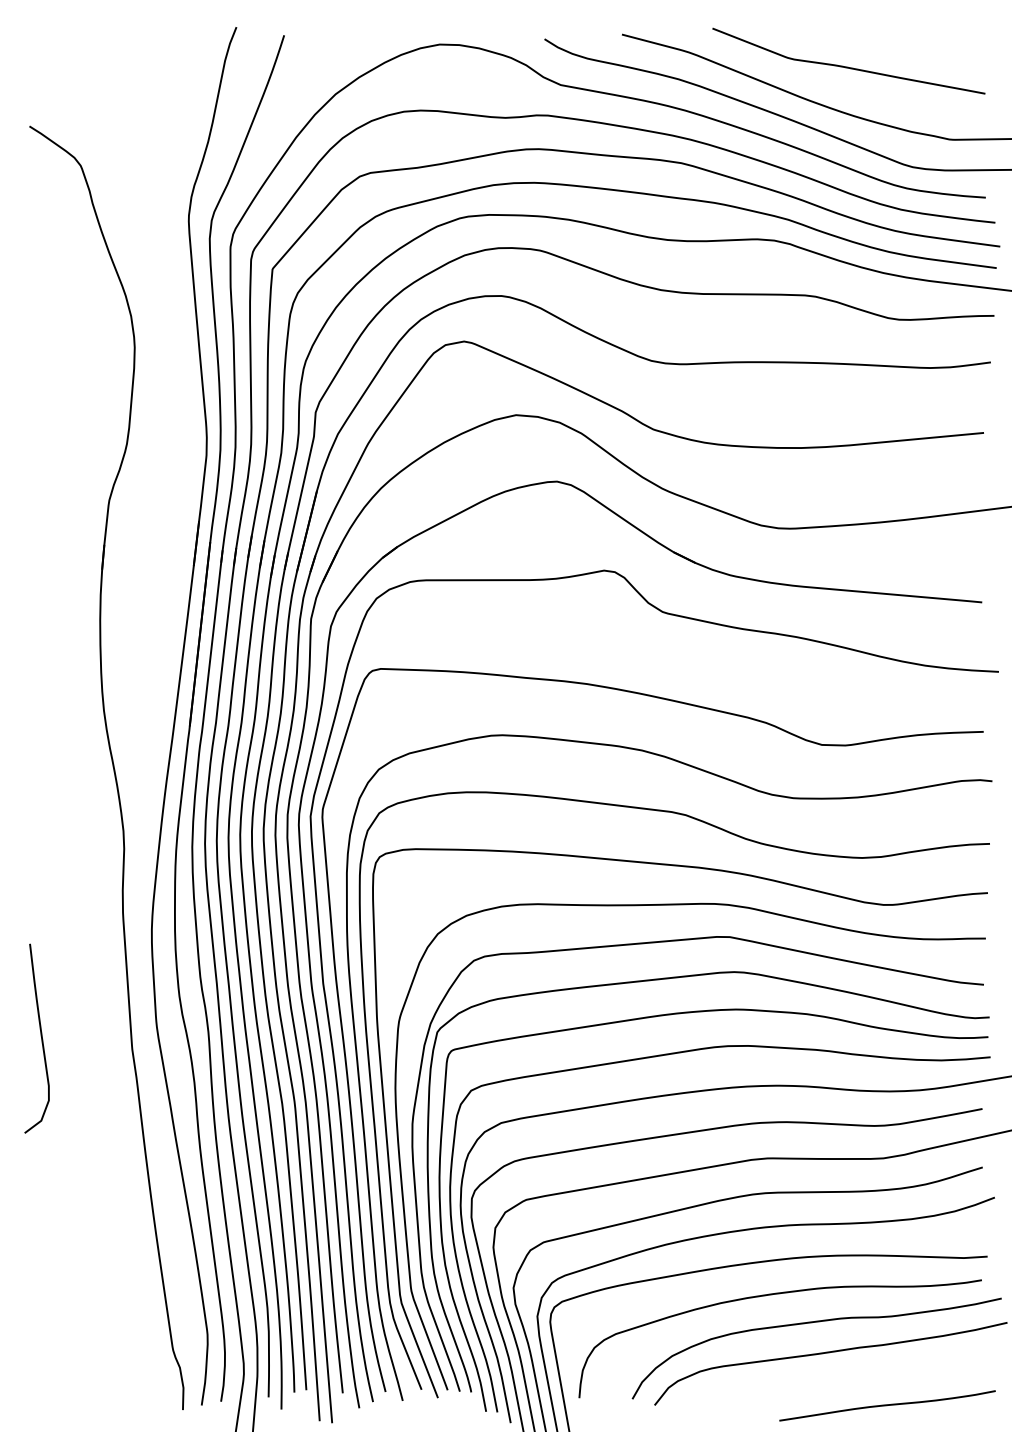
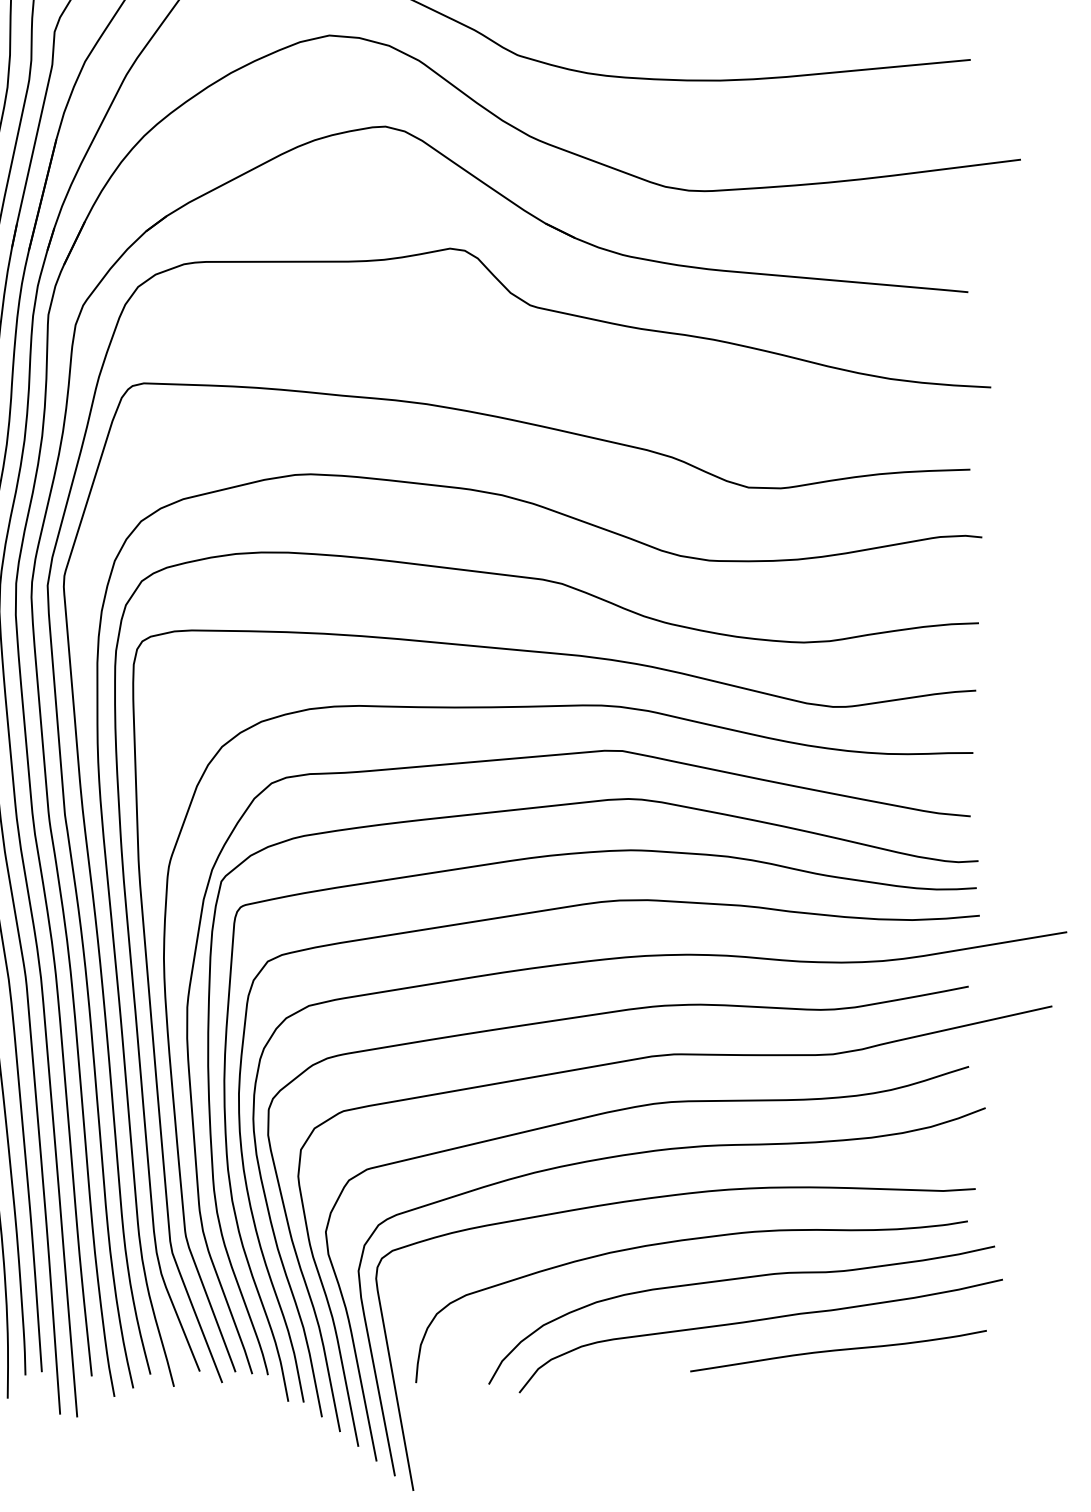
curve: (887, 1405) -> (838, 1350), moved

